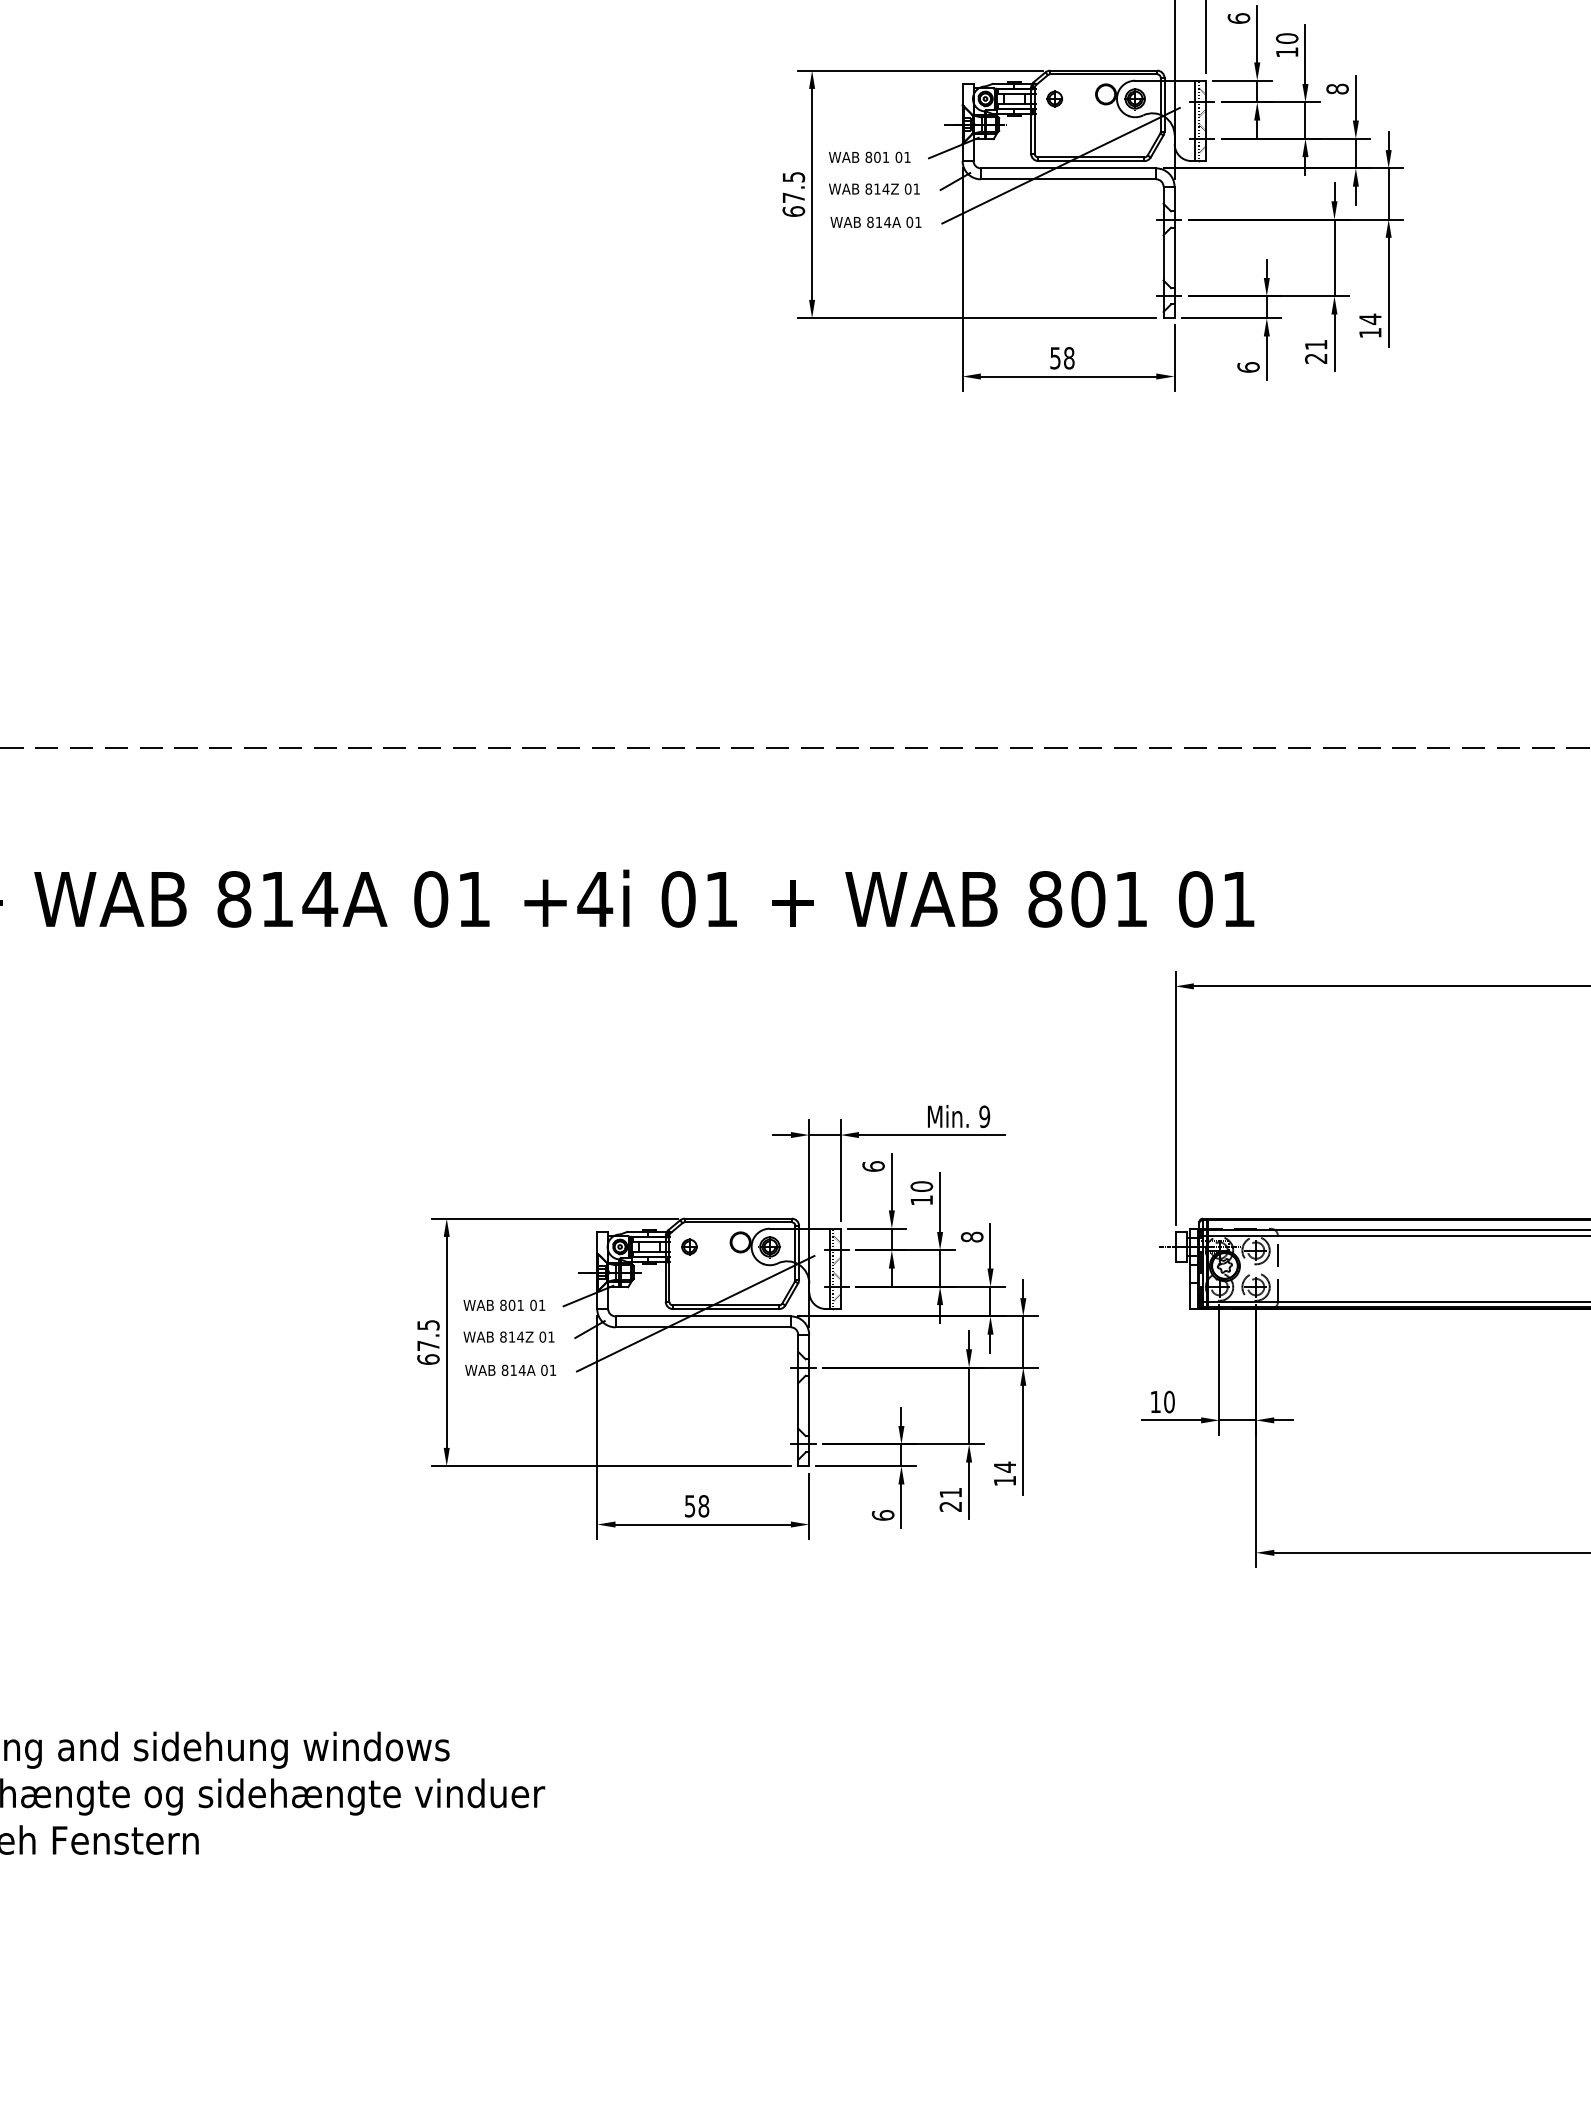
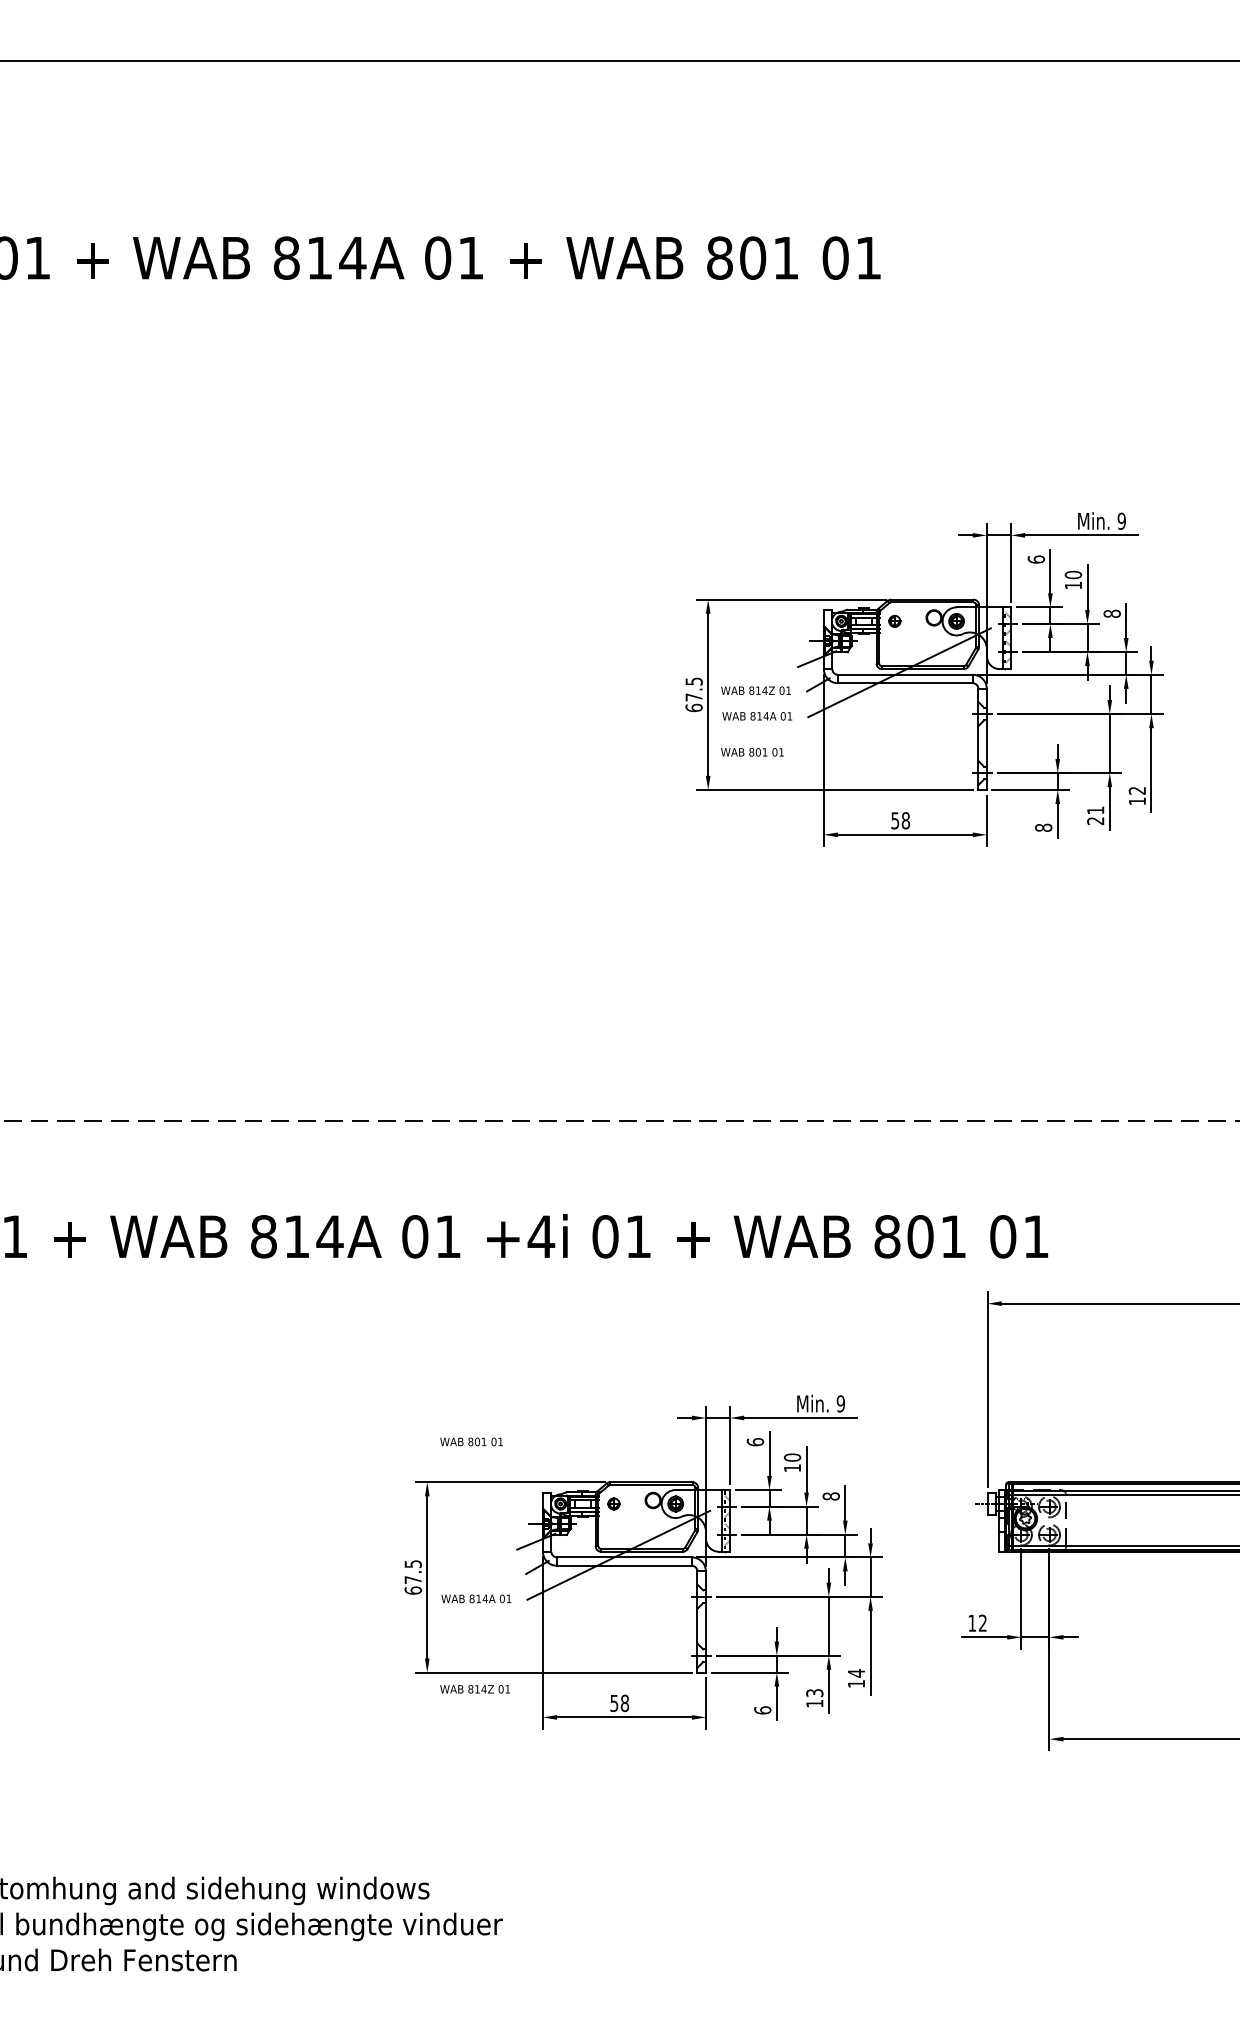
text: (869, 157) -> (752, 752), moved
text: (1369, 318) -> (1136, 790), 14 -> 12
text: (1248, 367) -> (1043, 827), 6 -> 8
text: (504, 1304) -> (471, 1441), moved
text: (508, 1337) -> (474, 1689), moved
text: (1168, 1401) -> (982, 1622), 10 -> 12
text: (950, 1499) -> (814, 1698), 21 -> 13

